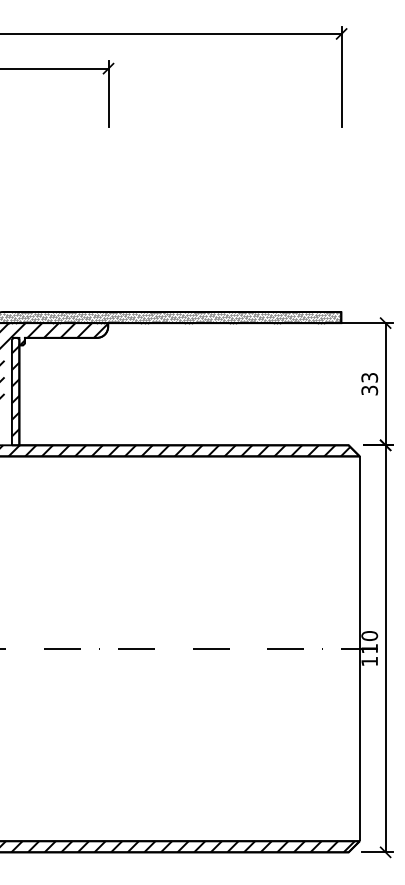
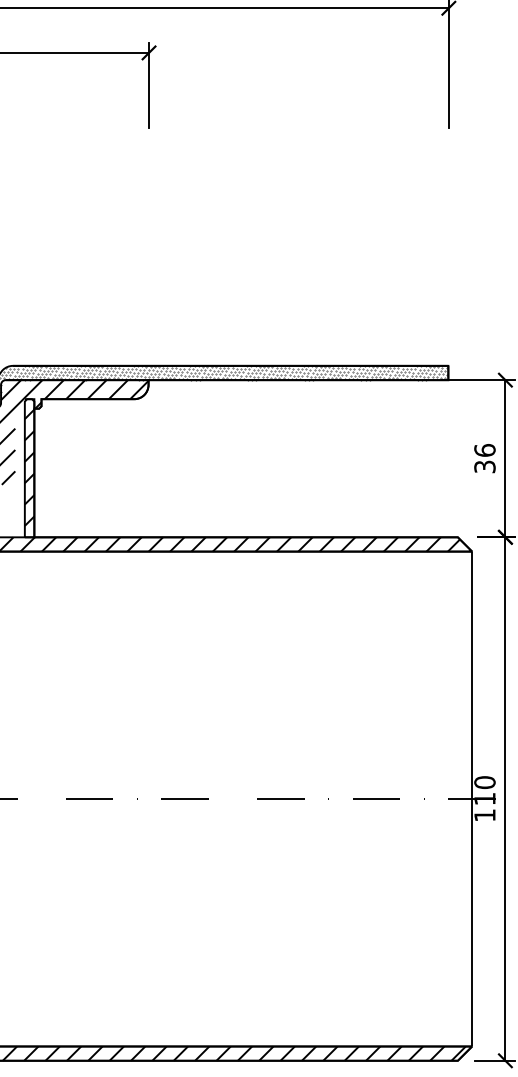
text: (369, 377) -> (484, 450), 33 -> 36

